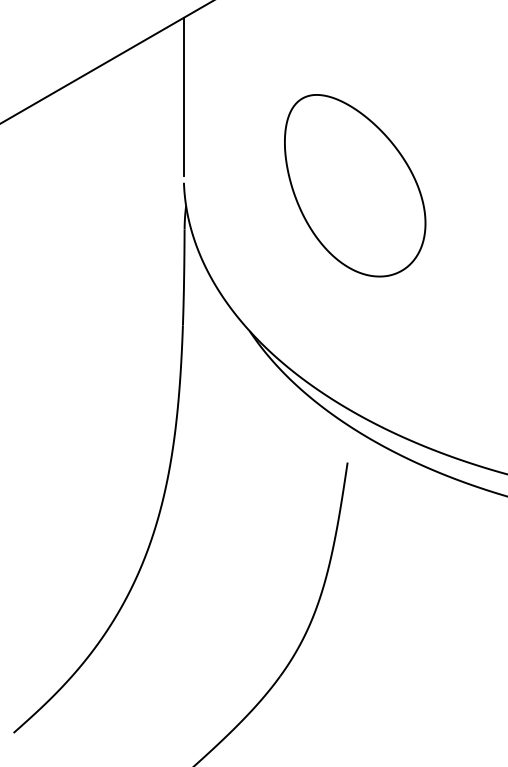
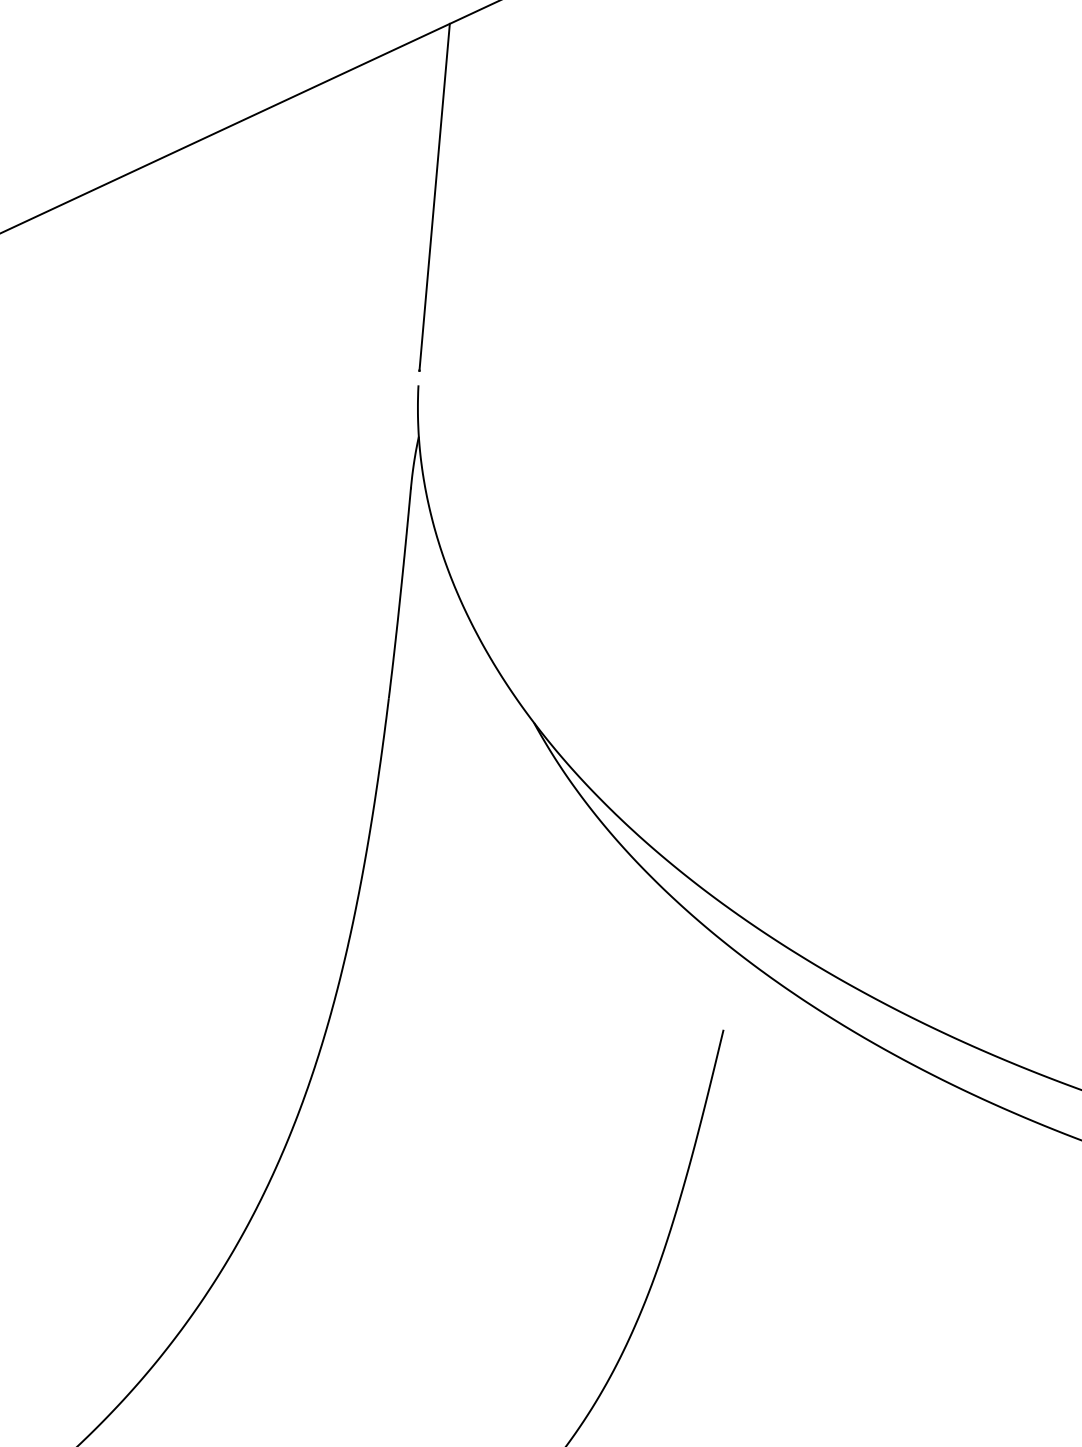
part: (355, 185) -> (793, 424), removed

